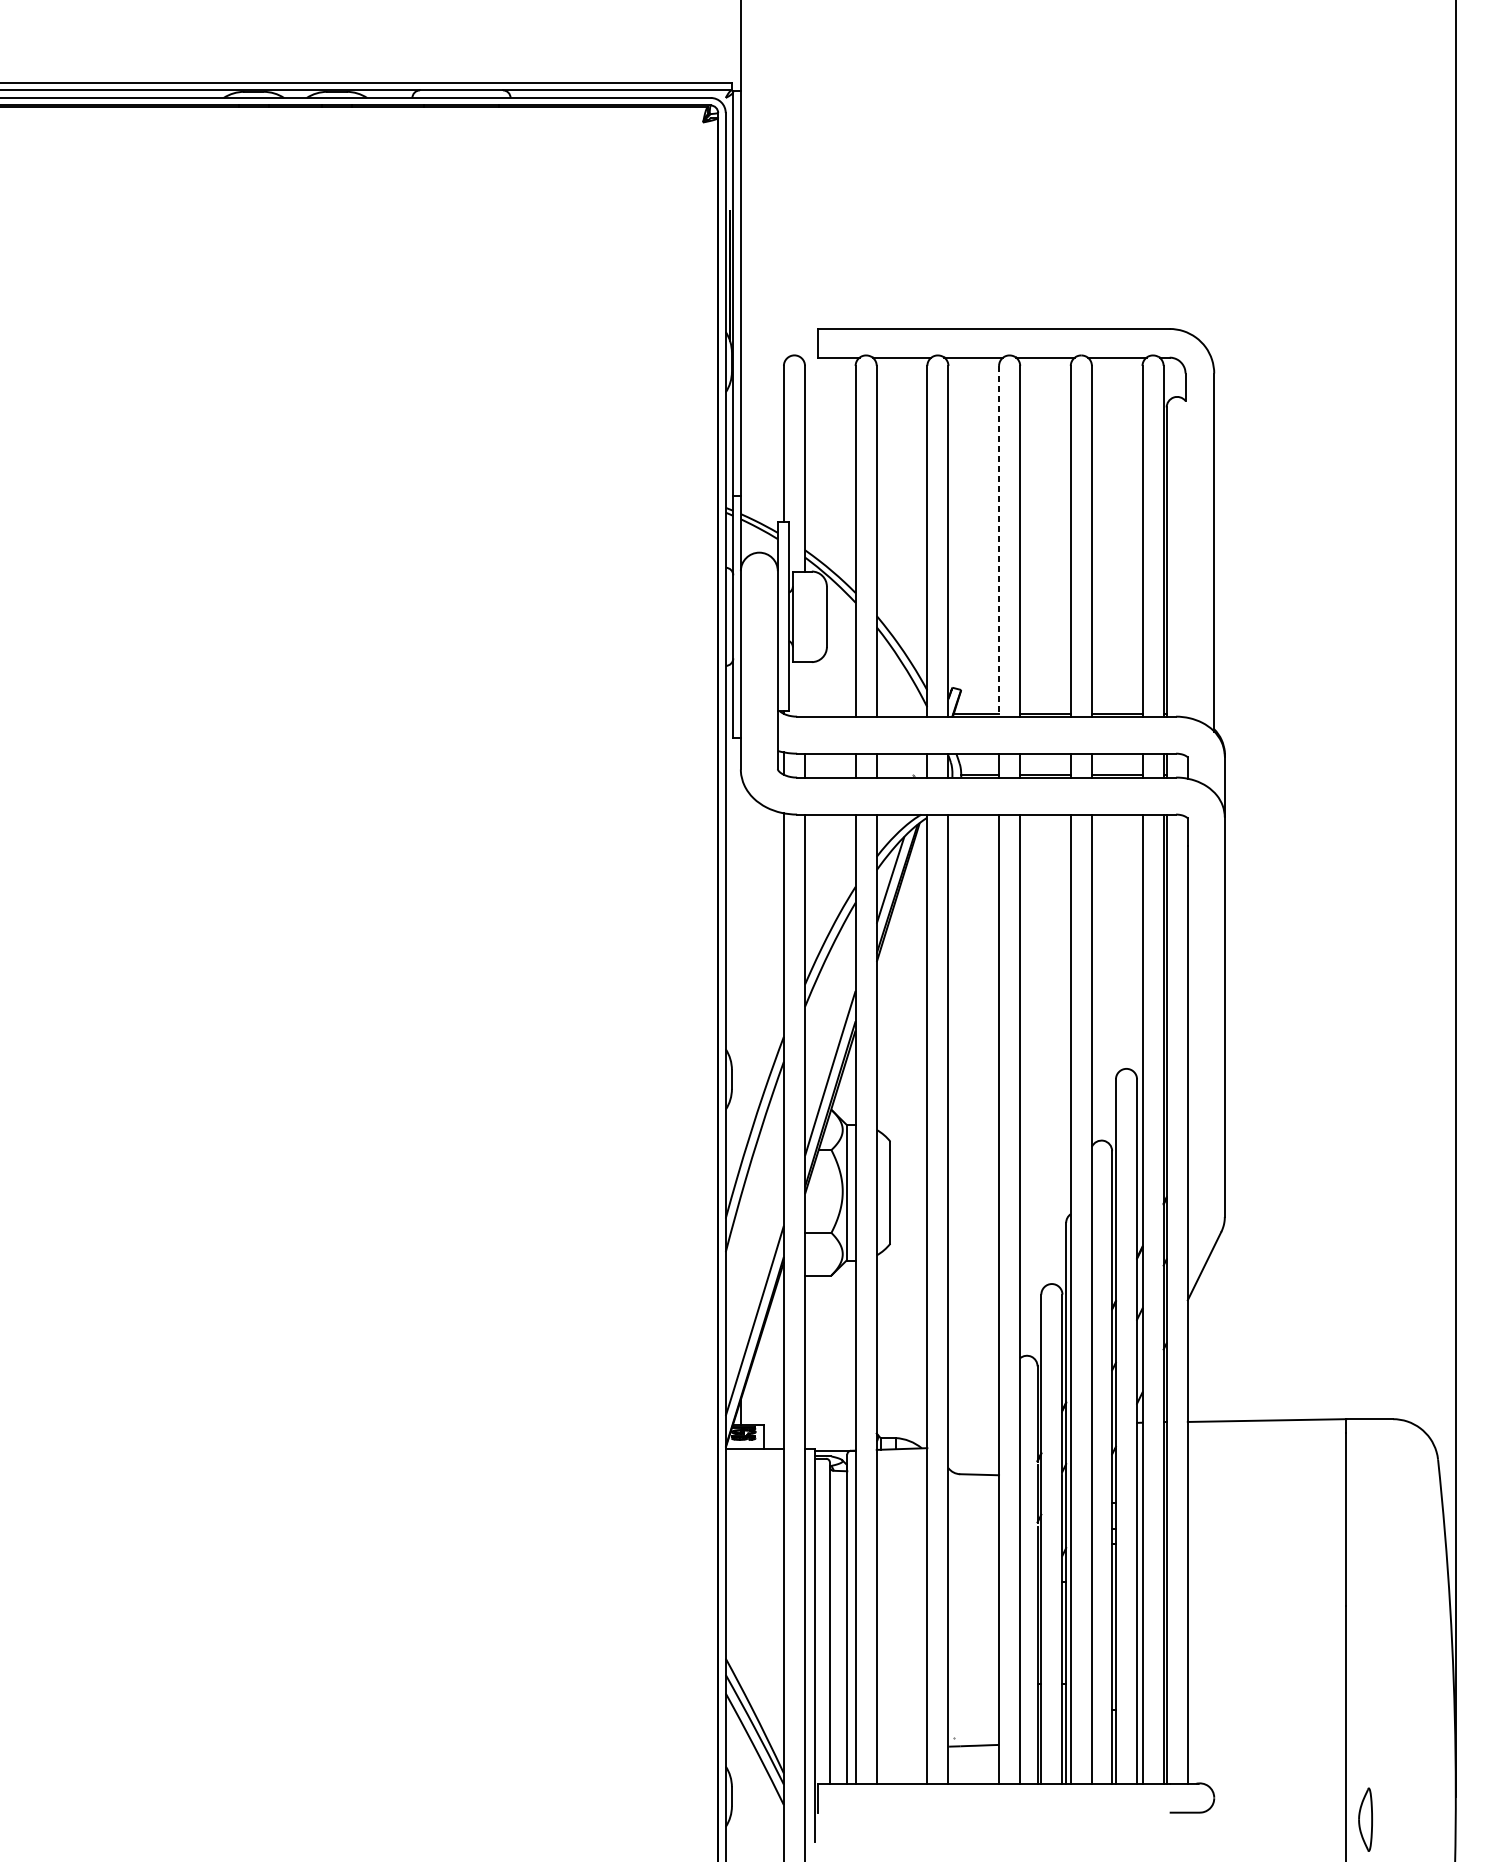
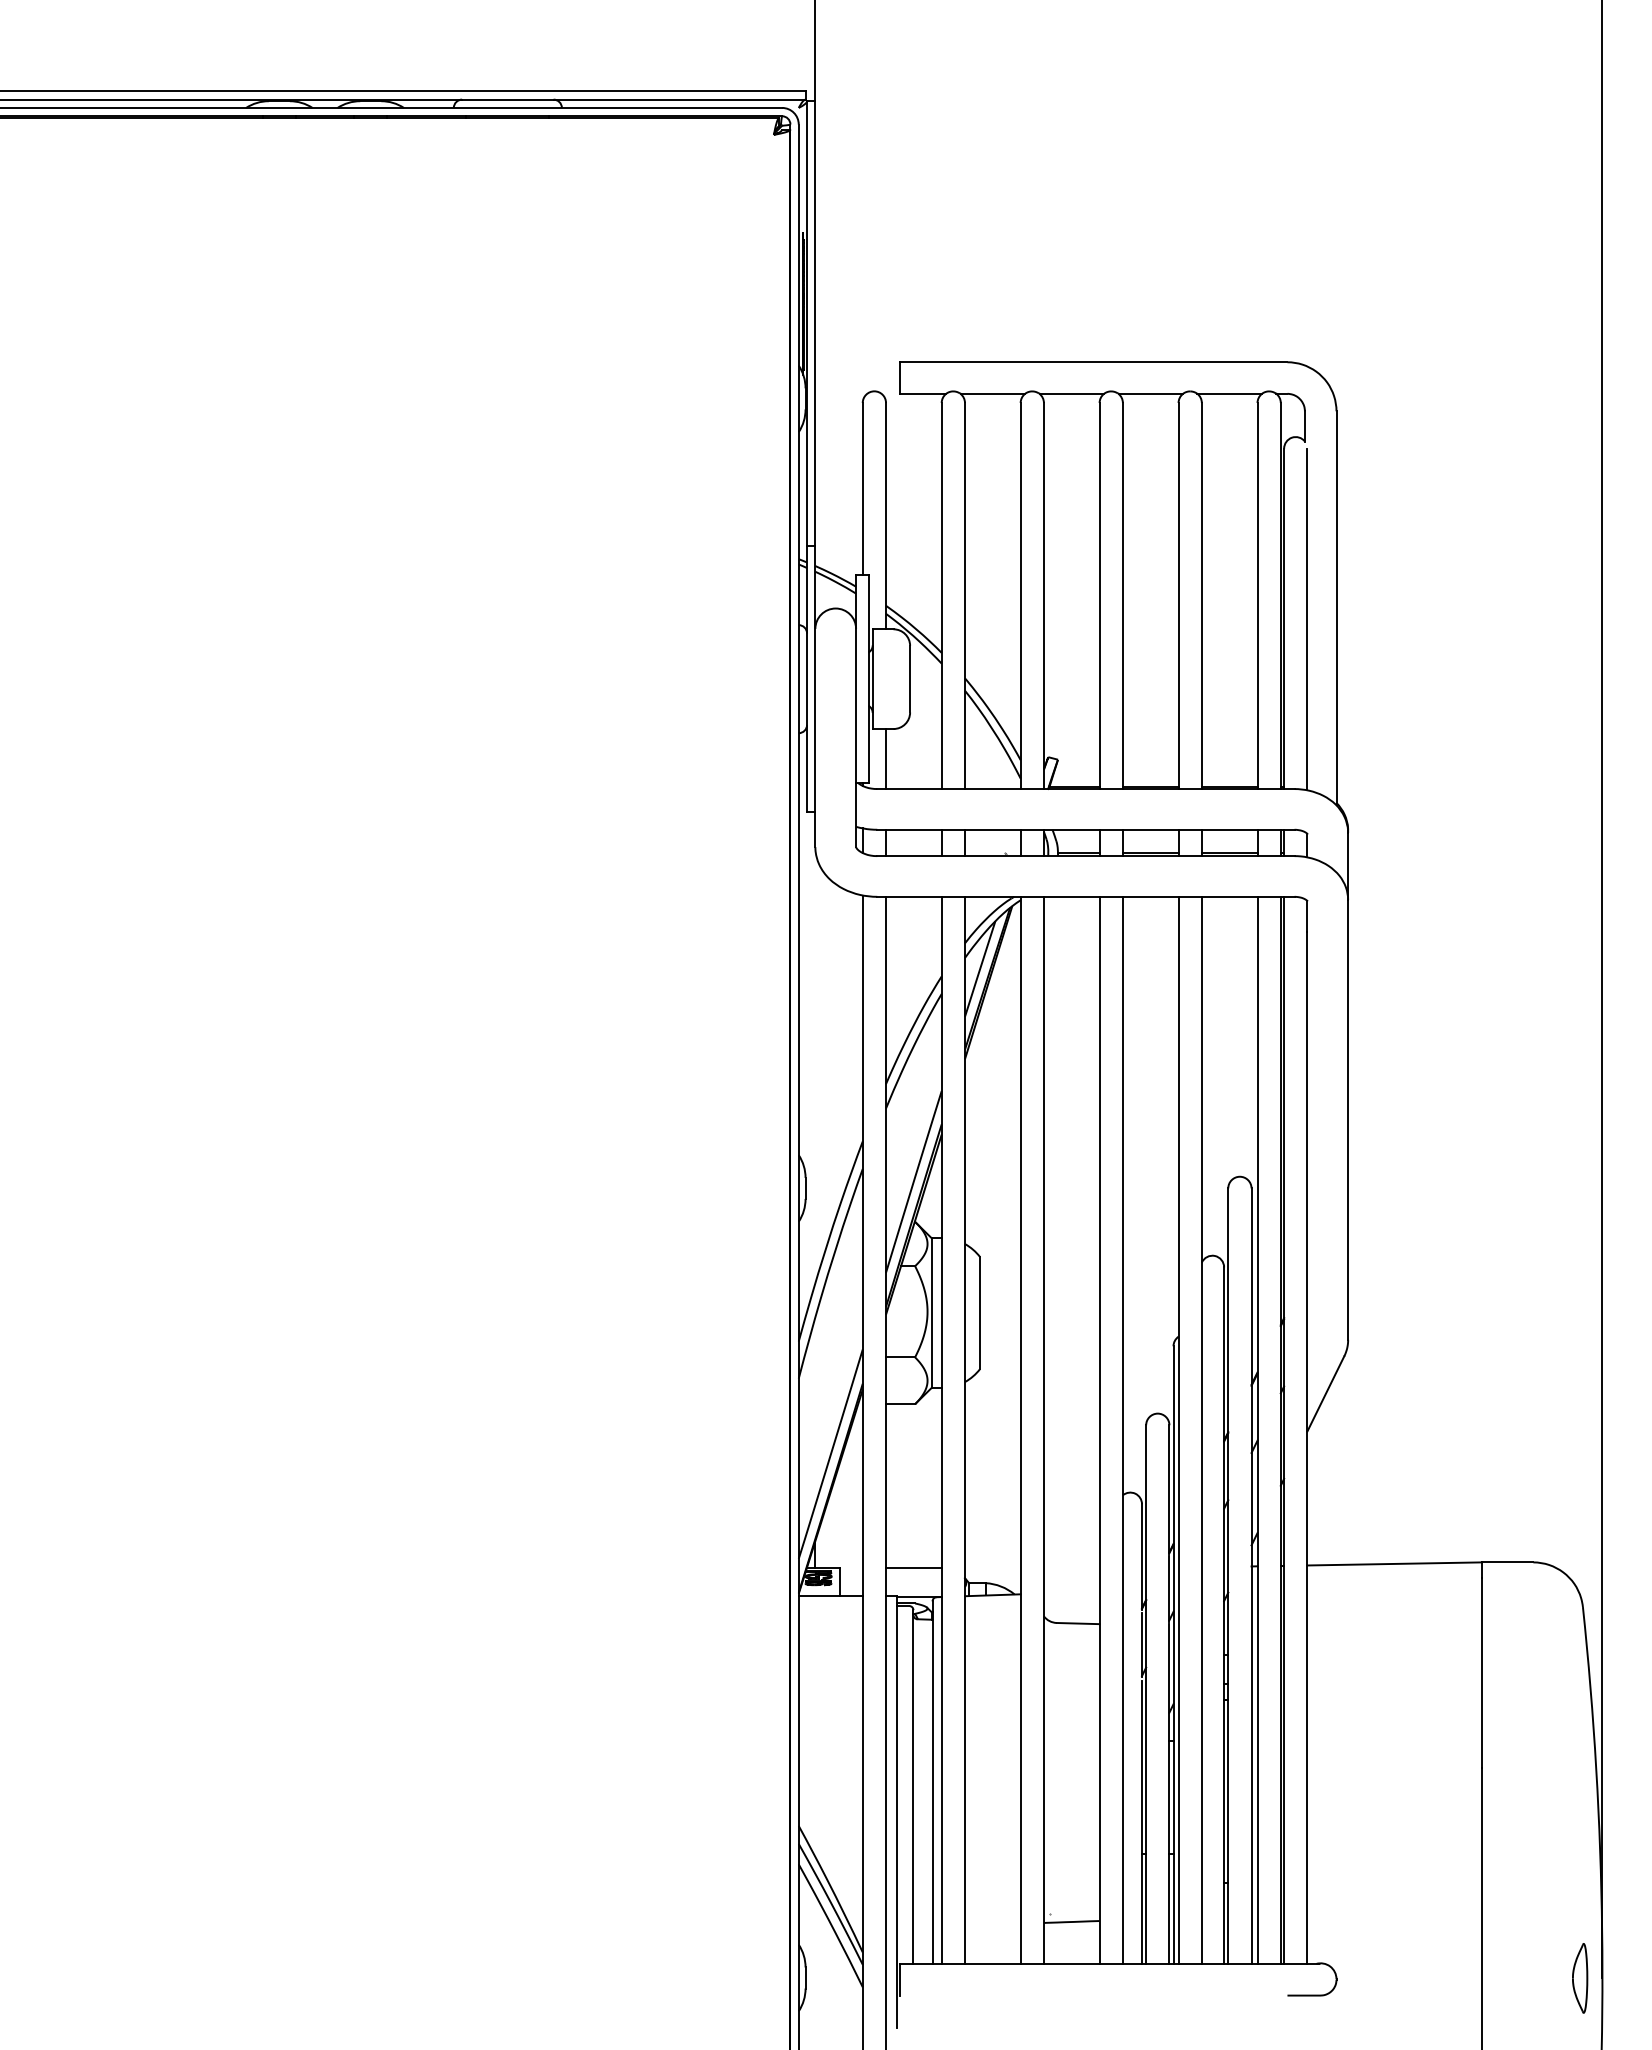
line: (998, 541) -> (1099, 596), dashed -> solid
line: (1187, 562) -> (1307, 619), added
line: (805, 689) -> (886, 759), added
line: (829, 1424) -> (913, 1568), added
part: (1365, 1819) -> (1580, 1978), moved

